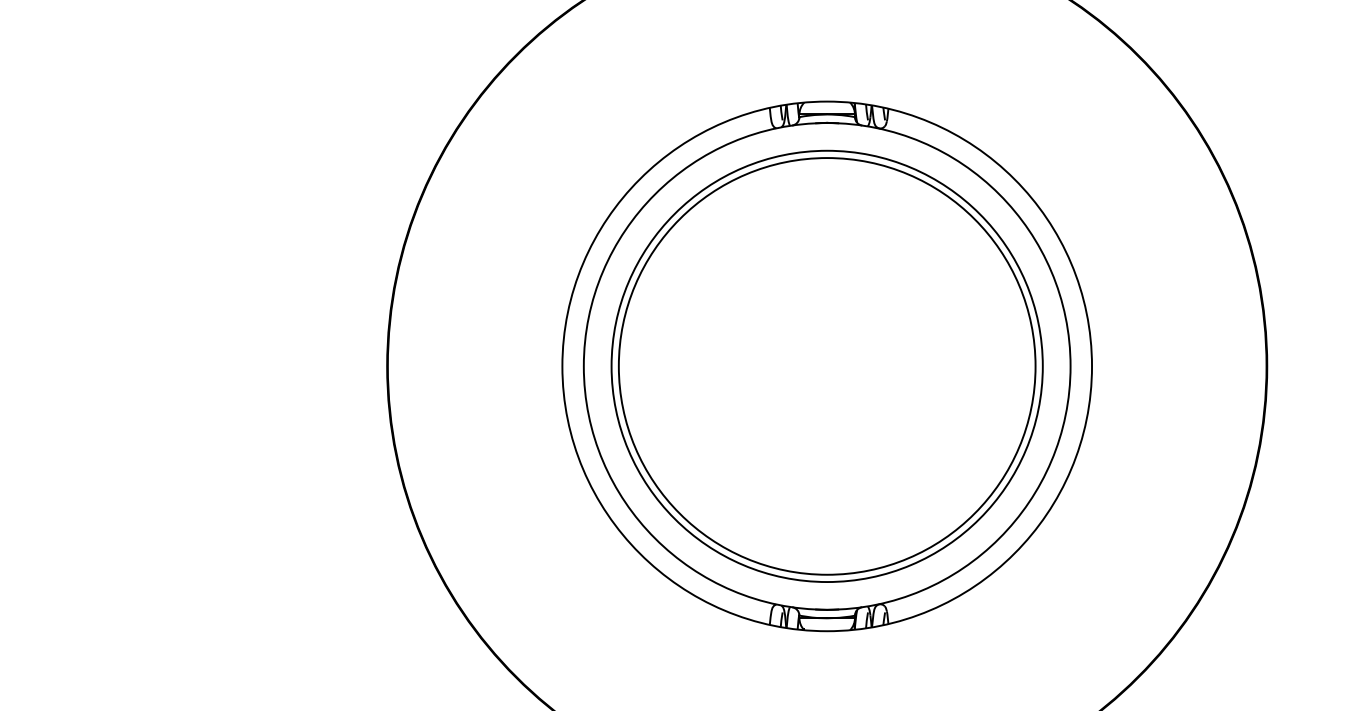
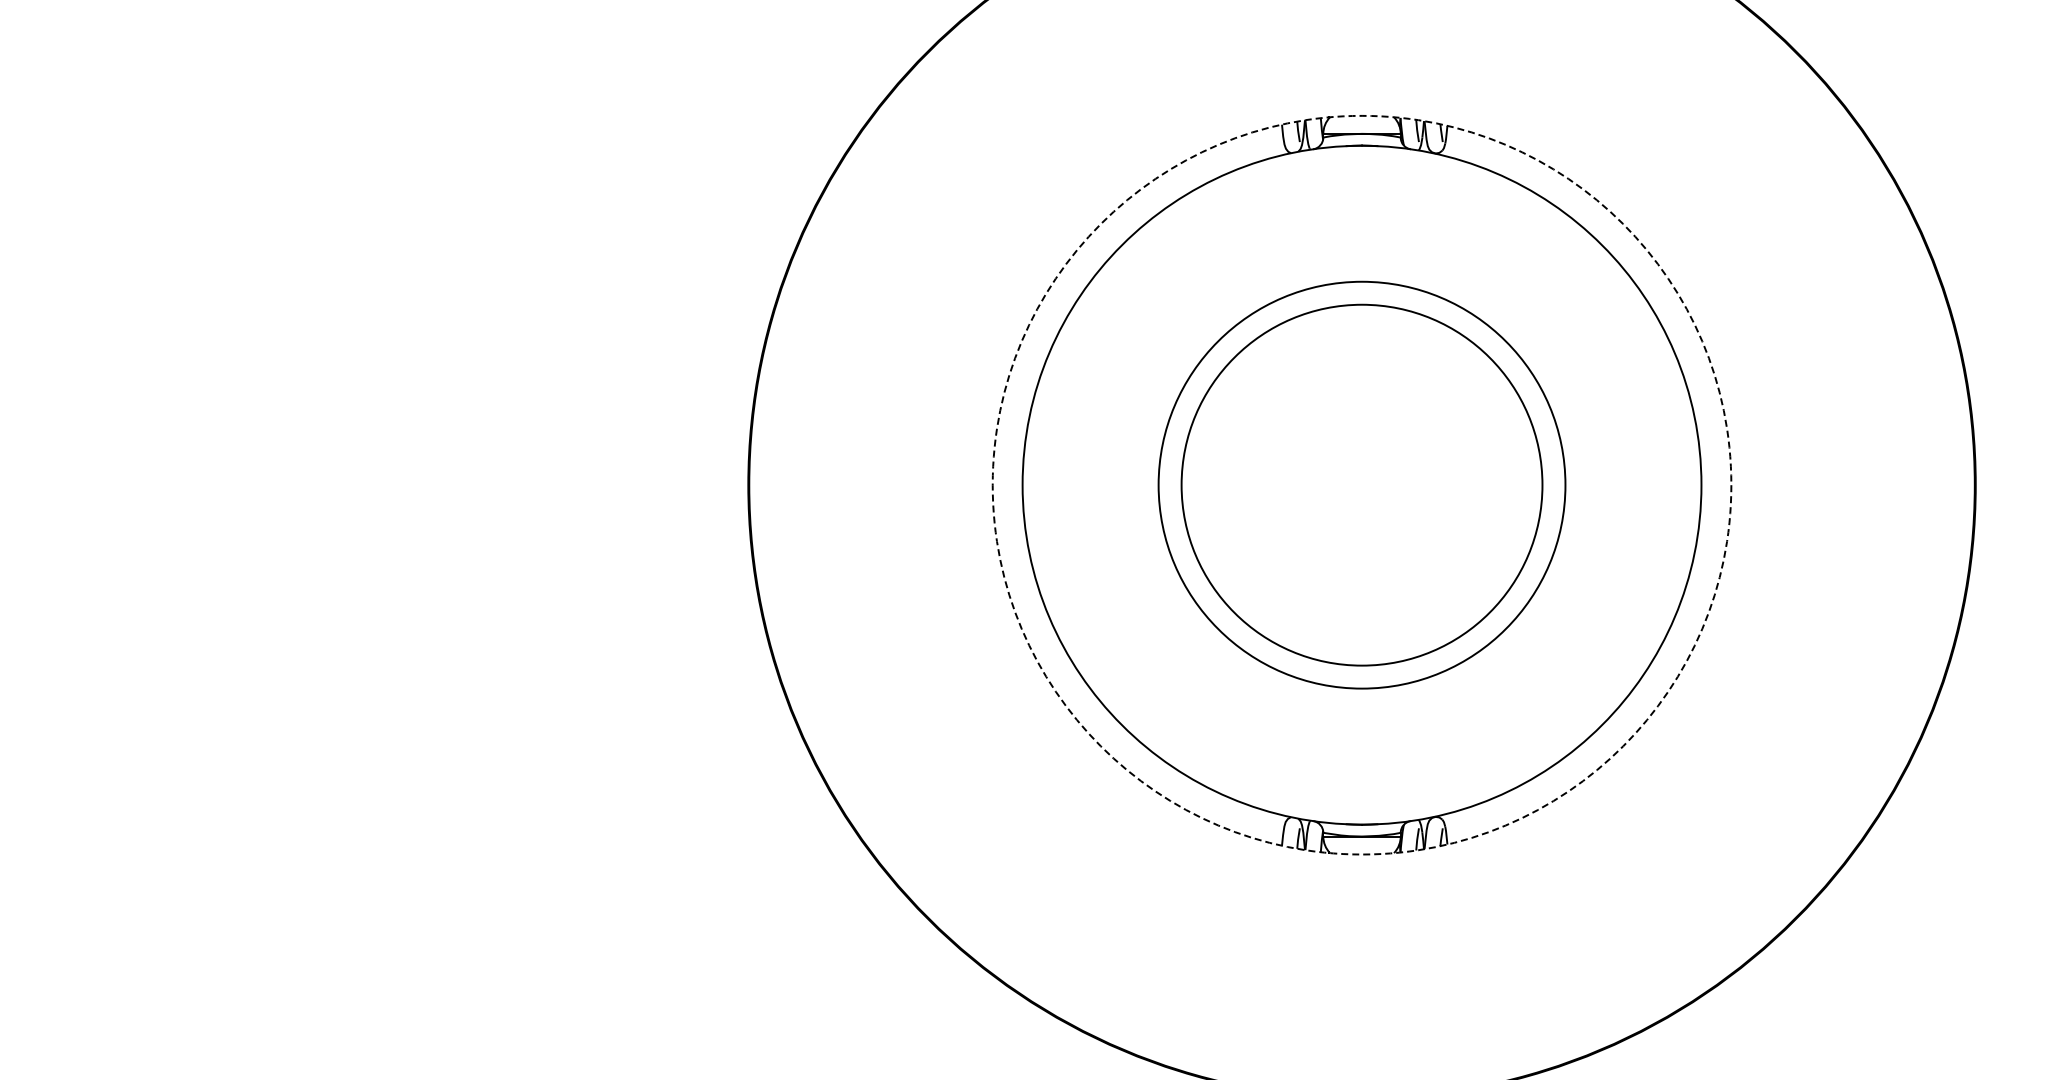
circle: (826, 365) -> (1361, 484), size x0.6
circle: (826, 365) -> (1361, 484), size x0.7
circle: (826, 365) -> (1361, 484), solid -> dashed

